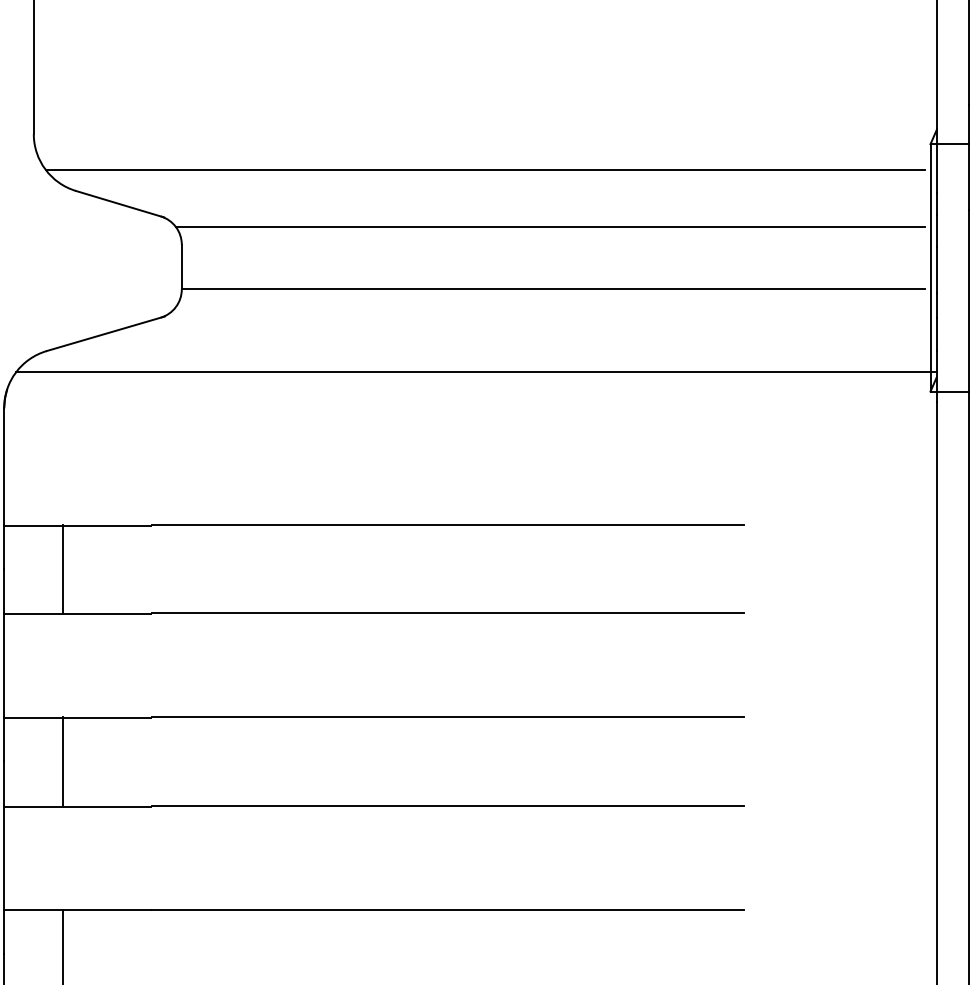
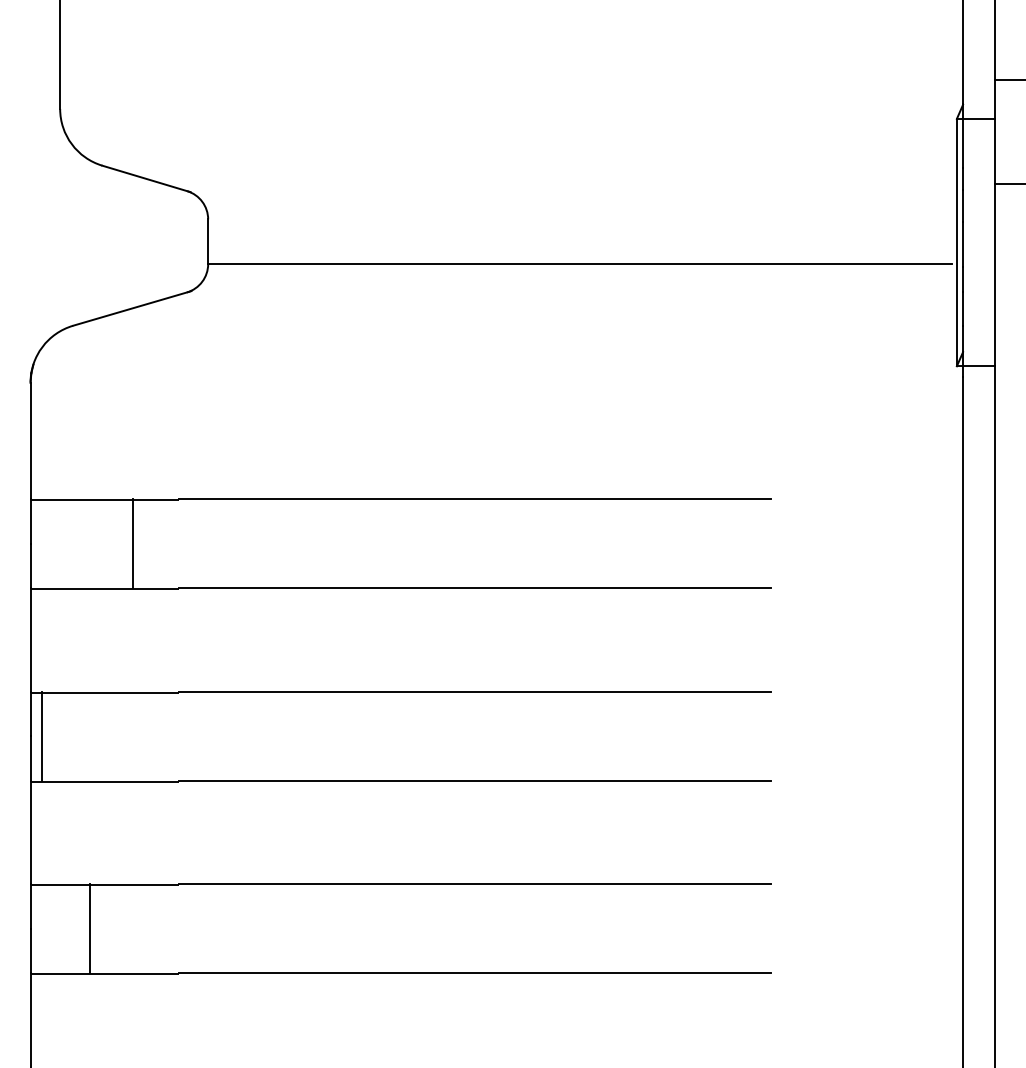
line: (485, 169) -> (511, 144), removed
line: (550, 226) -> (576, 201), removed
line: (476, 372) -> (502, 347), removed
line: (63, 568) -> (132, 543), moved
line: (63, 760) -> (41, 735), moved

